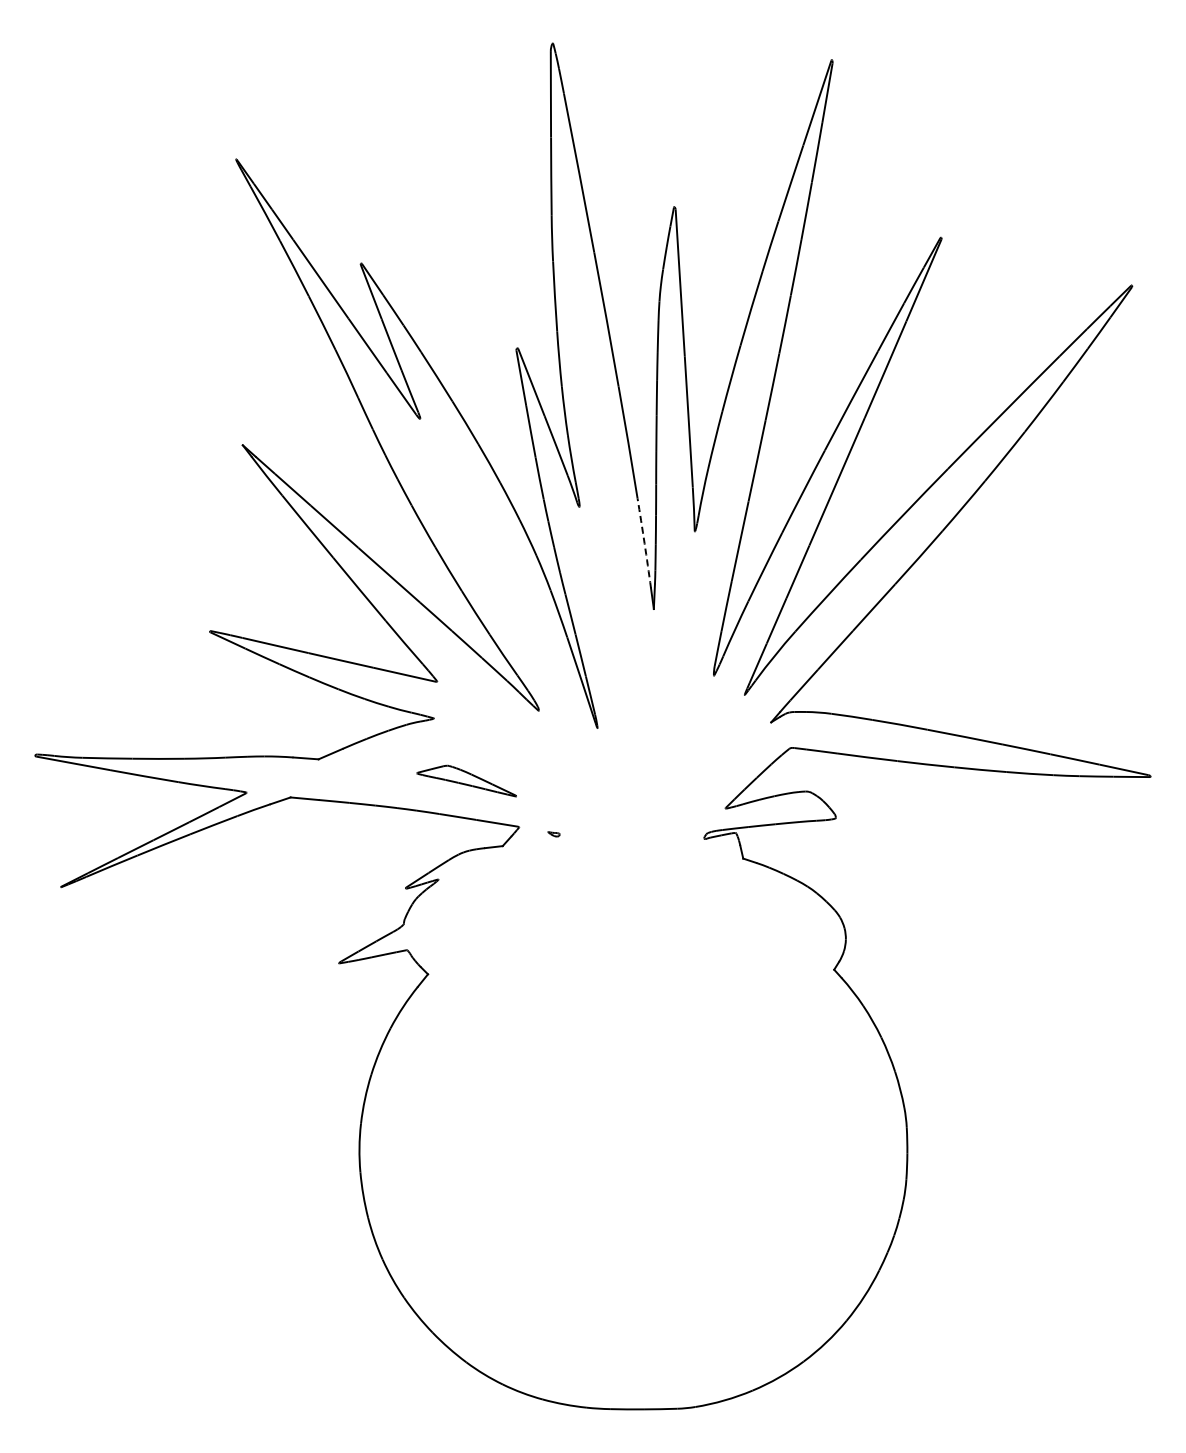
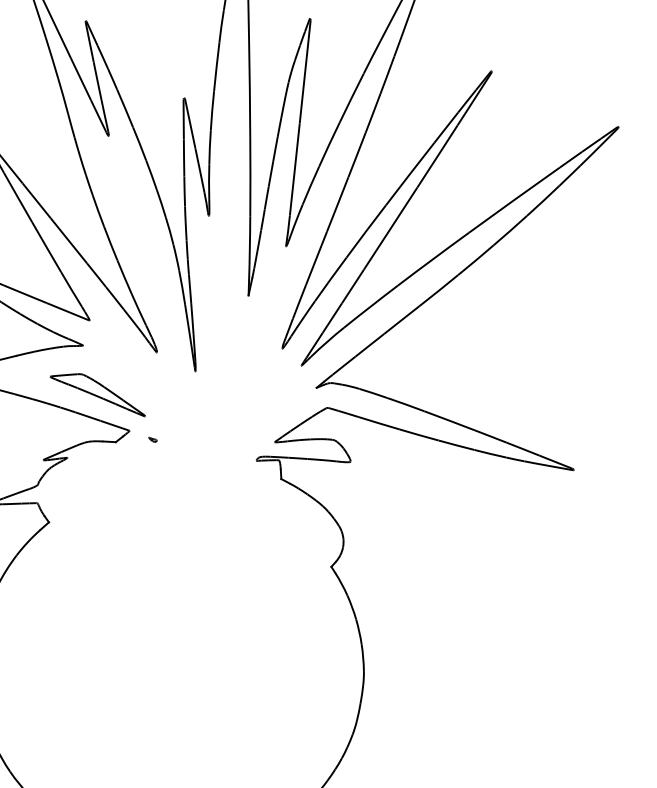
arc: (644, 543) -> (249, 248), dashed -> solid
part: (466, 780) -> (98, 392), size x1.43

